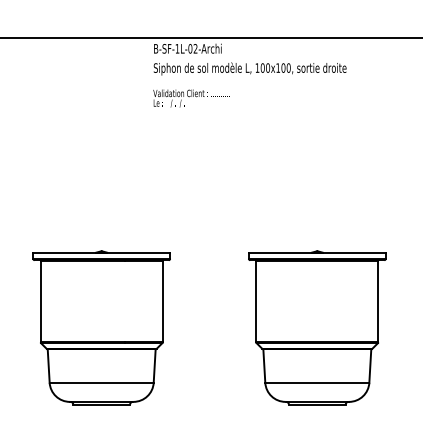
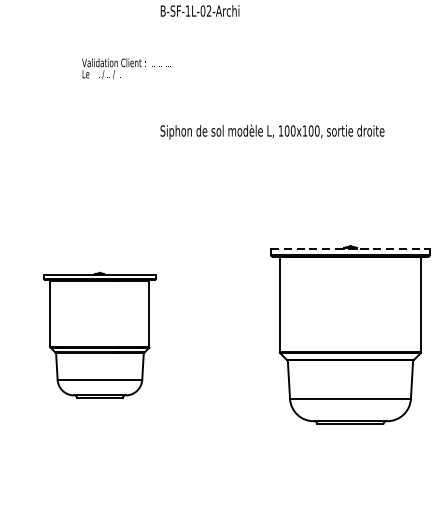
text: (249, 68) -> (271, 131), moved
text: (191, 98) -> (126, 68), moved
line: (317, 253) -> (350, 248), solid -> dashed
part: (101, 327) -> (99, 334), size x0.7

